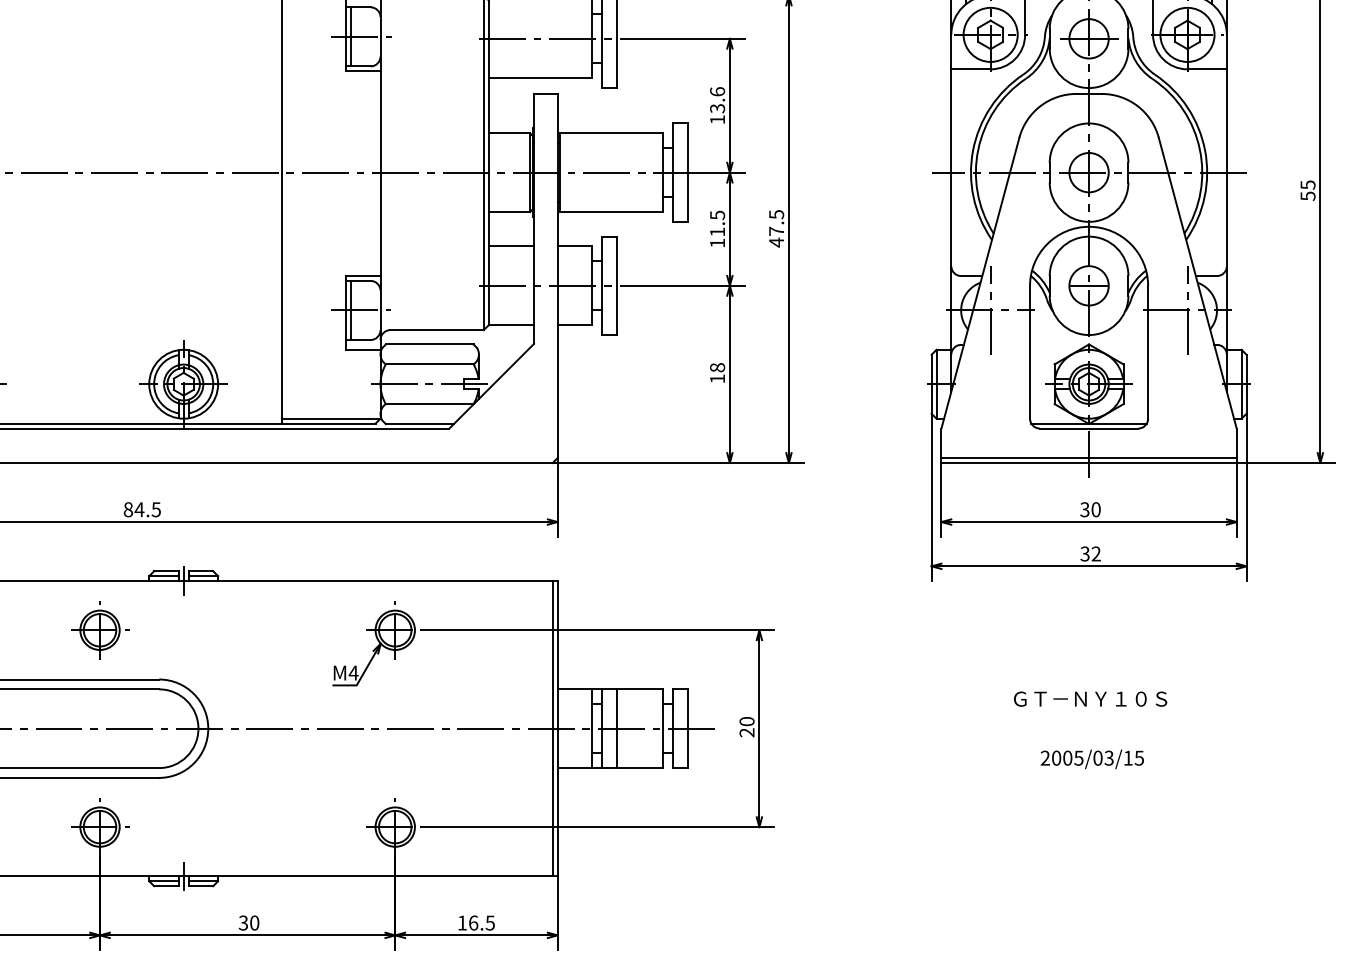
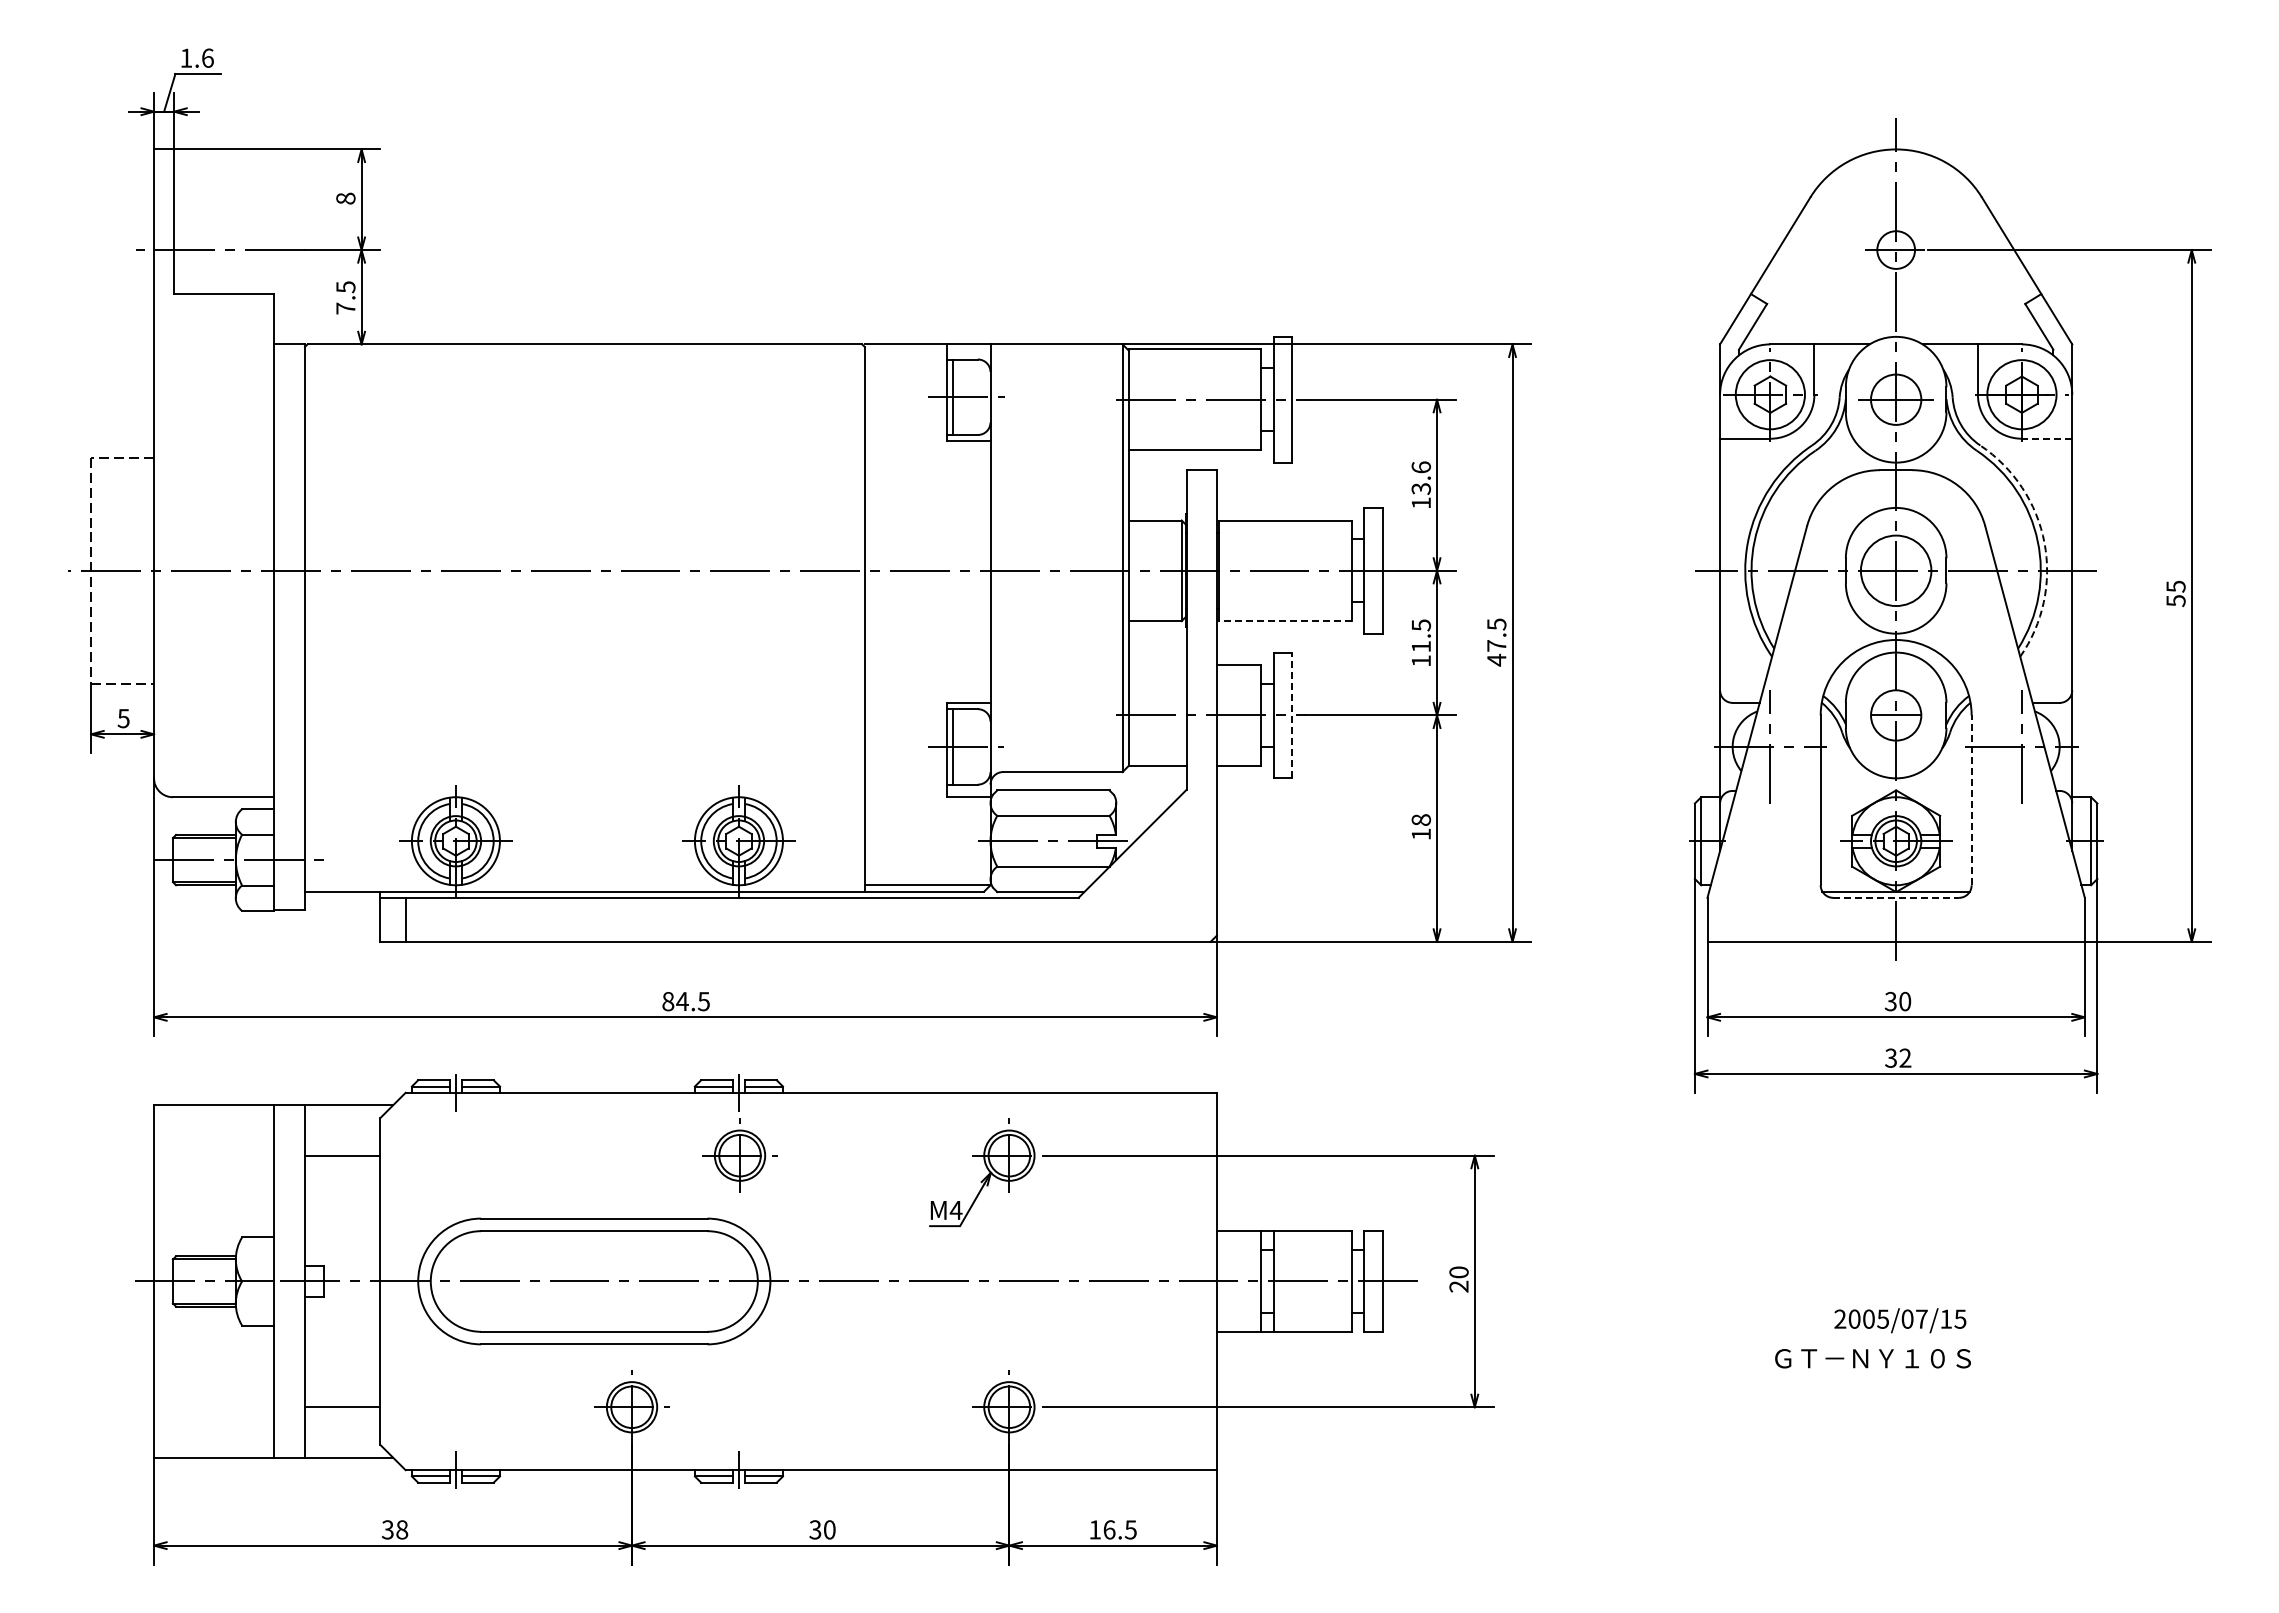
line: (1206, 69) -> (2046, 438), solid -> dashed
arc: (1205, 150) -> (2044, 542), solid -> dashed
circle: (1089, 172) -> (1896, 570), size x1.4
line: (610, 212) -> (1284, 621), solid -> dashed
line: (511, 246) -> (1157, 665), removed
line: (616, 285) -> (1292, 715), solid -> dashed
line: (1148, 352) -> (1971, 800), solid -> dashed
line: (1089, 428) -> (1896, 897), solid -> dashed
line: (1088, 458) -> (1895, 935), removed
part: (99, 630) -> (739, 1155), moved
text: (1090, 698) -> (1872, 1358), moved
line: (552, 728) -> (1210, 1281), removed
line: (616, 728) -> (1292, 1281), removed
text: (1108, 757) -> (1921, 1318), 2005/03/15 -> 2005/07/15

